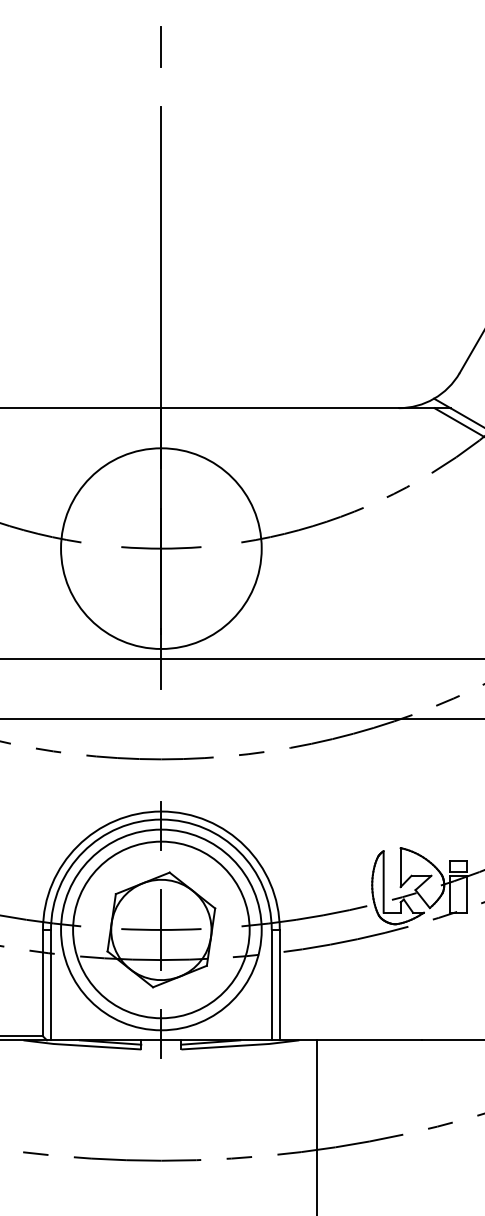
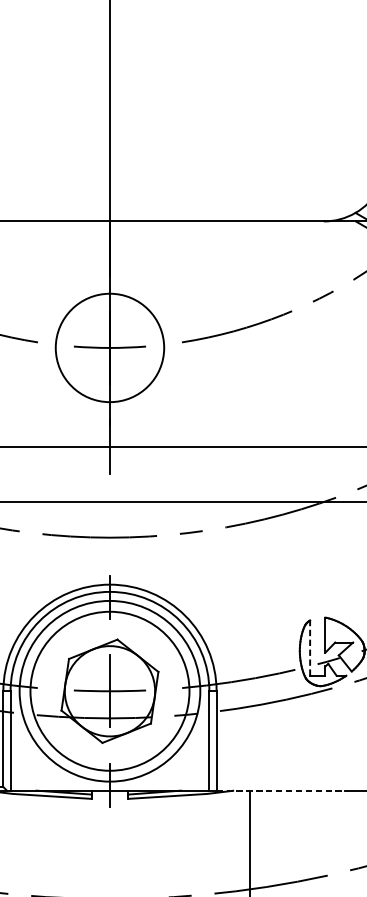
circle: (161, 548) -> (110, 347), size x0.6
line: (383, 881) -> (309, 647), solid -> dashed
line: (351, 1040) -> (281, 790), solid -> dashed

